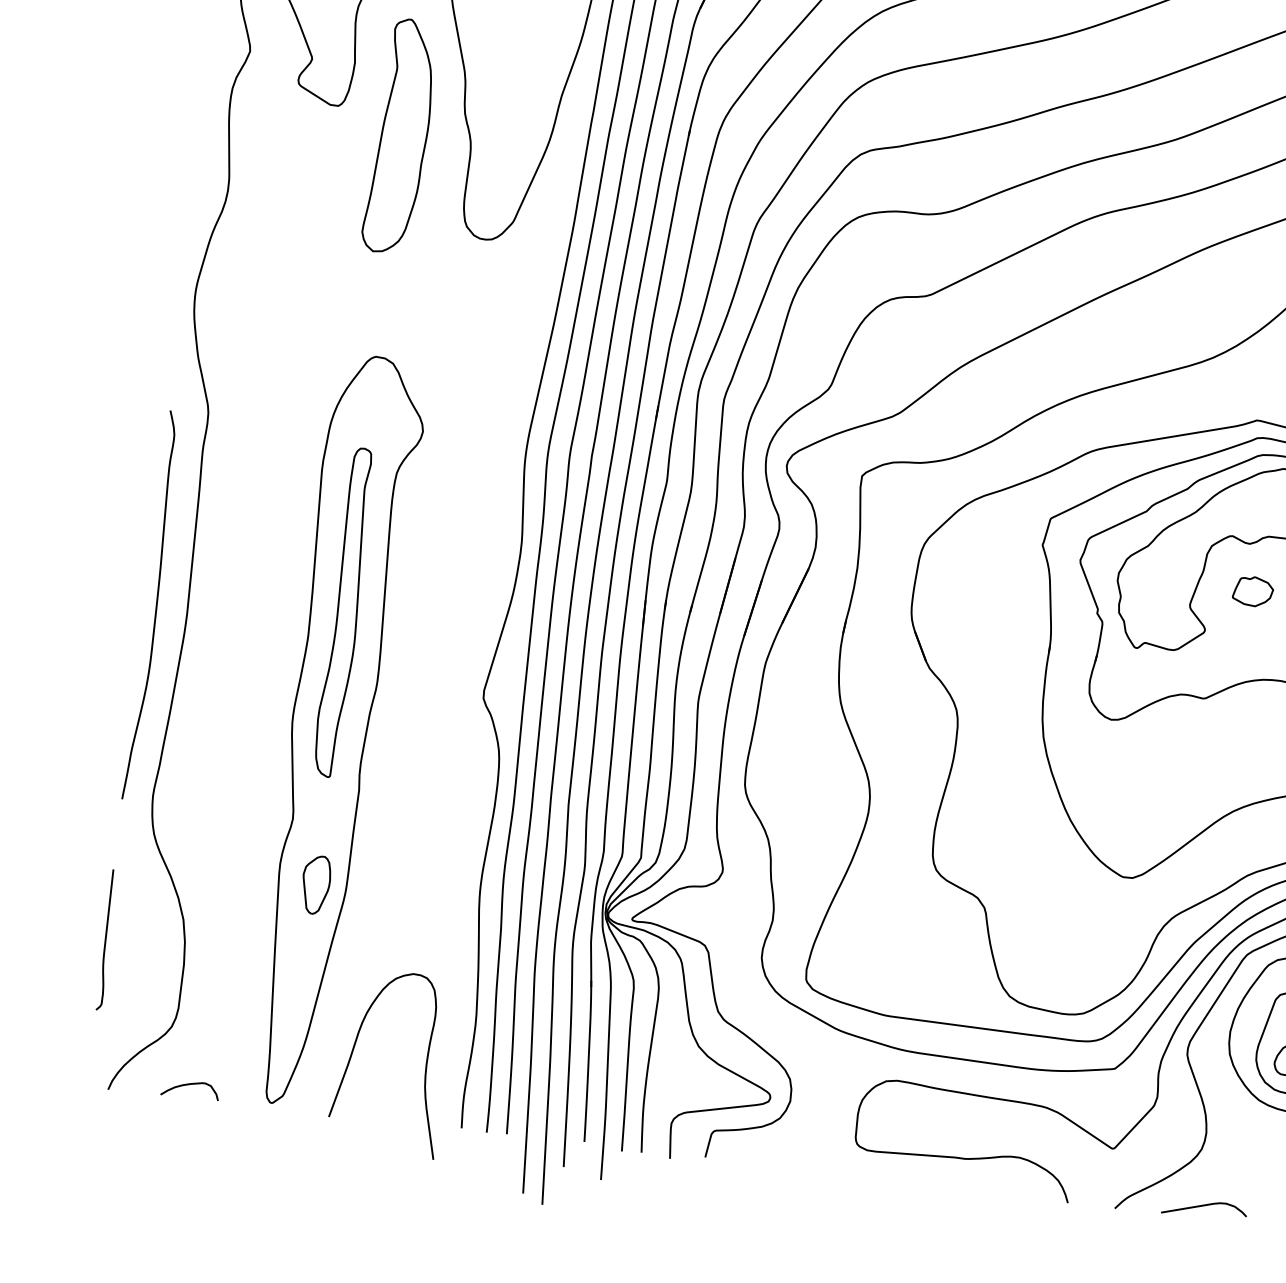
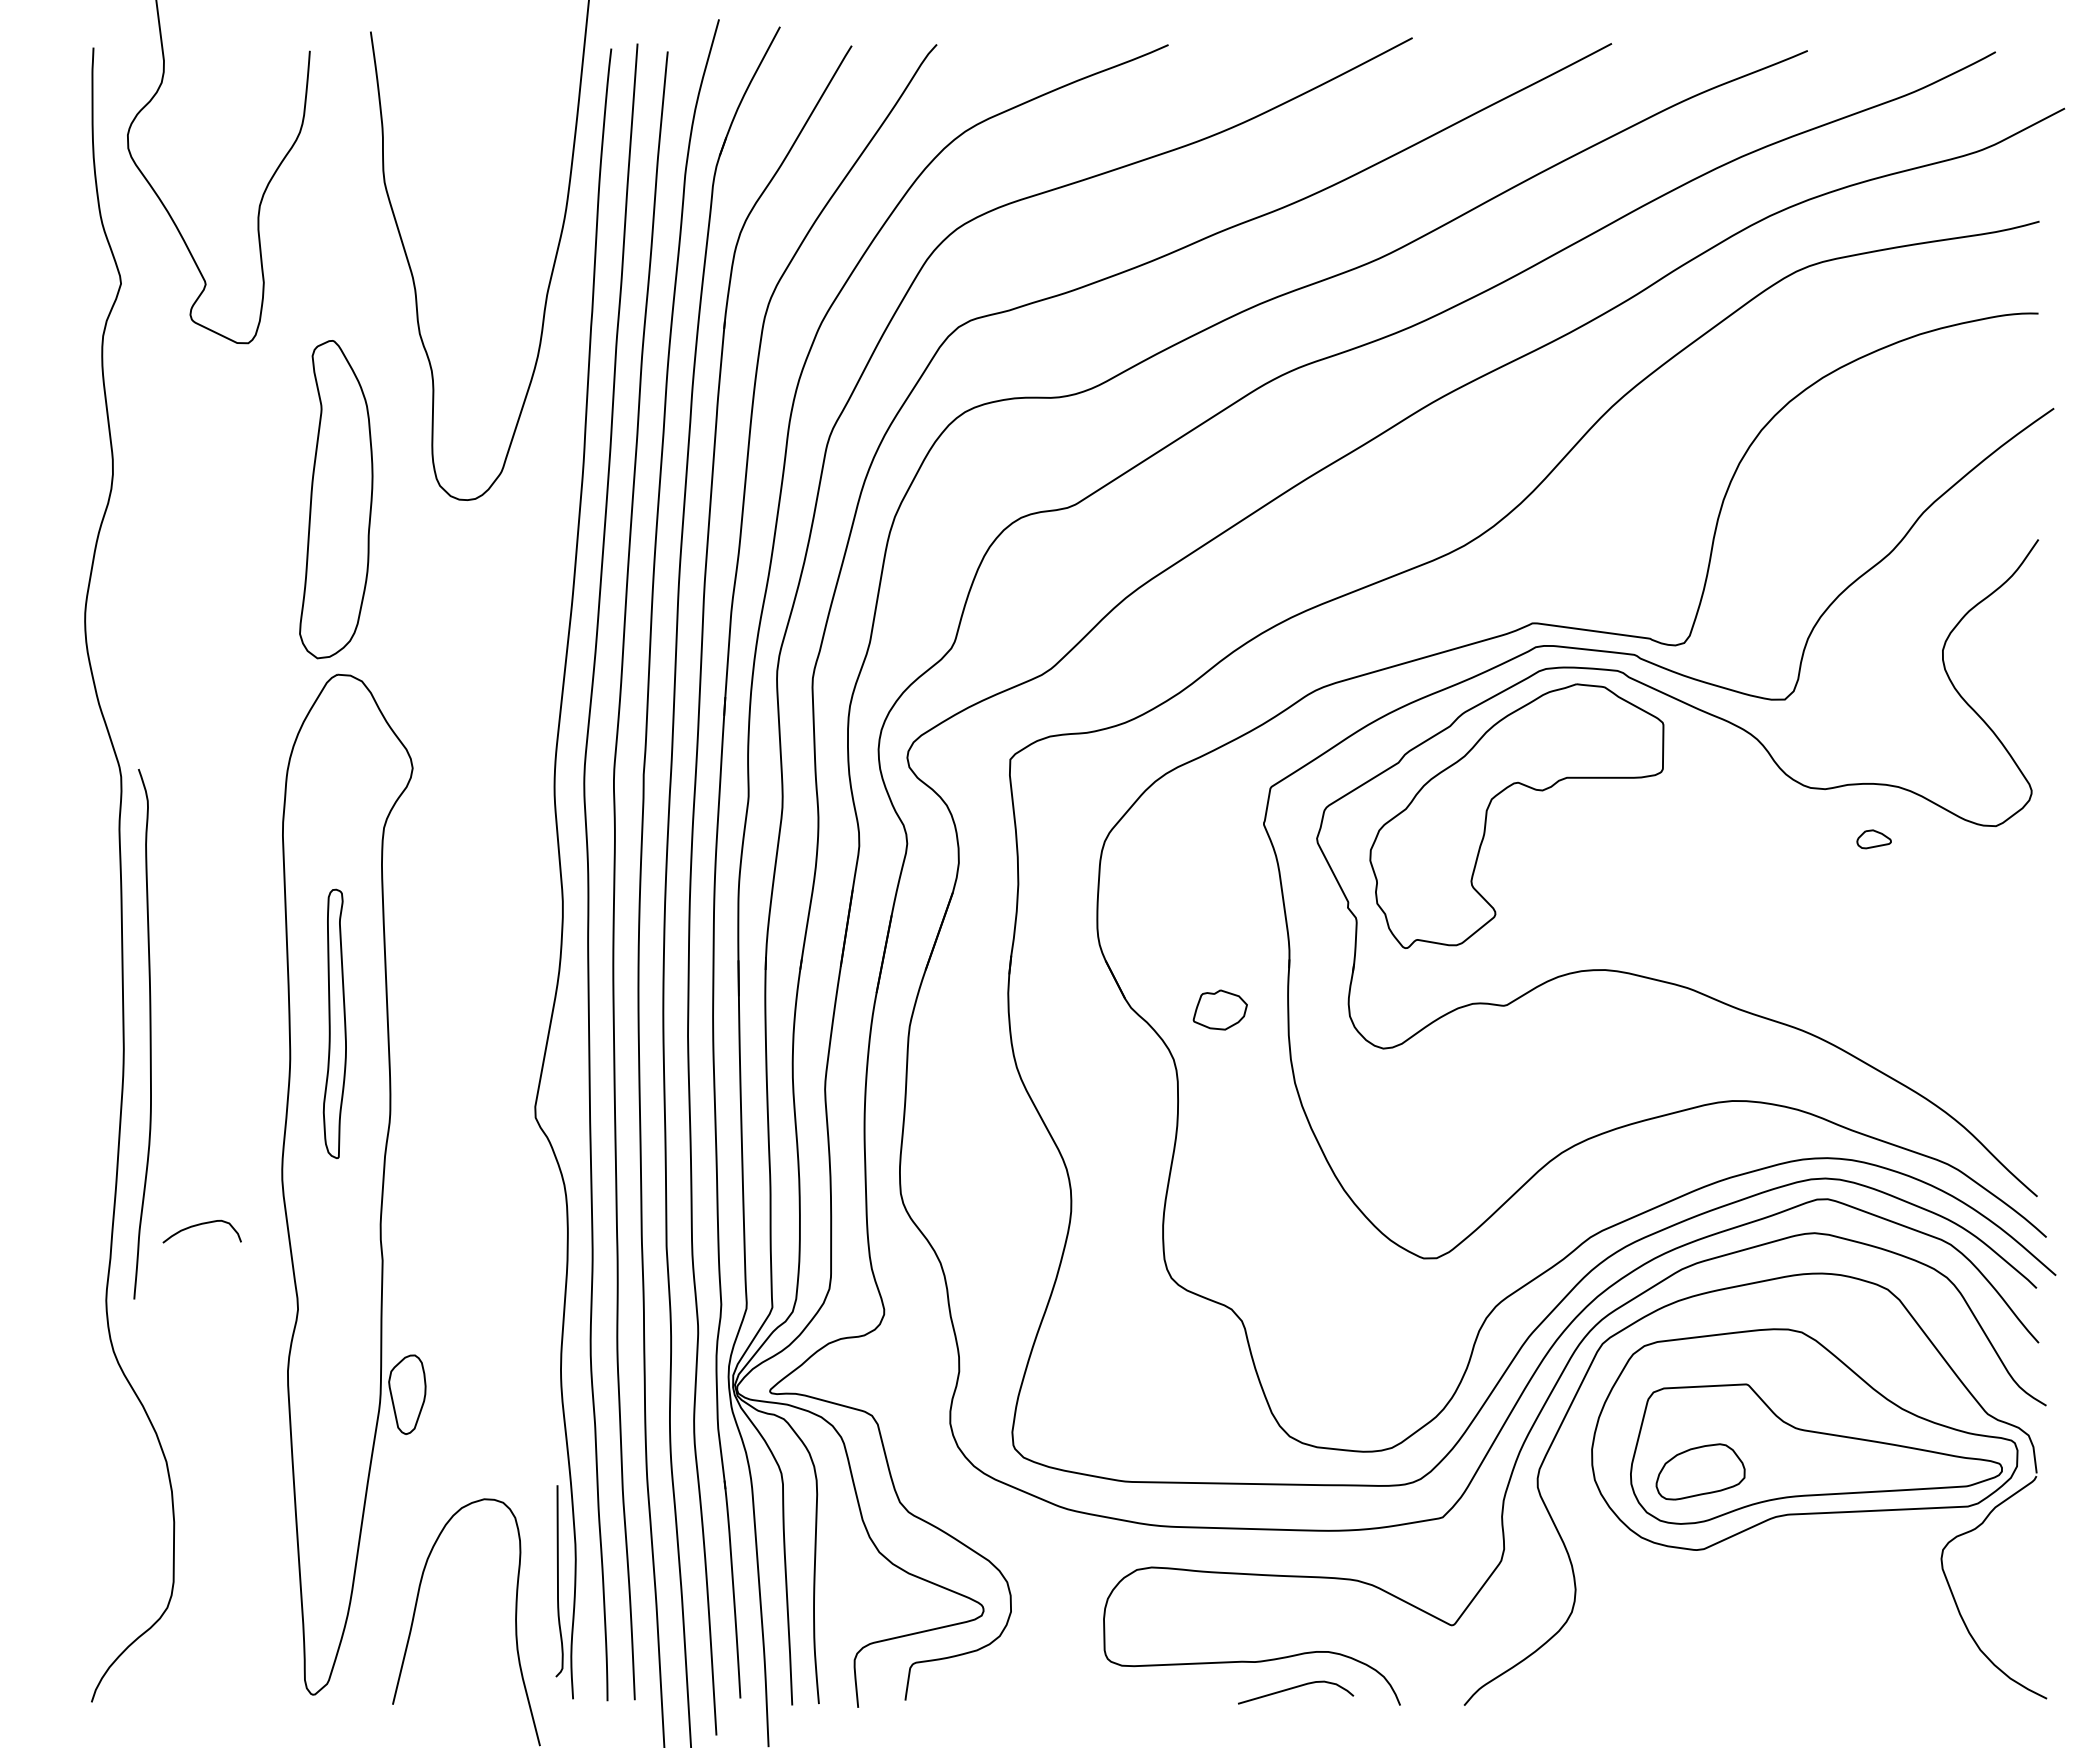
part: (400, 136) -> (336, 499), moved
part: (1252, 591) -> (1219, 1009), moved
curve: (155, 606) -> (149, 1034), moved
part: (343, 612) -> (334, 1023), size x0.6
part: (316, 884) -> (407, 1394), moved
curve: (106, 940) -> (558, 1581), moved
curve: (189, 1085) -> (200, 1225), moved
curve: (1204, 1206) -> (1295, 1688), moved

